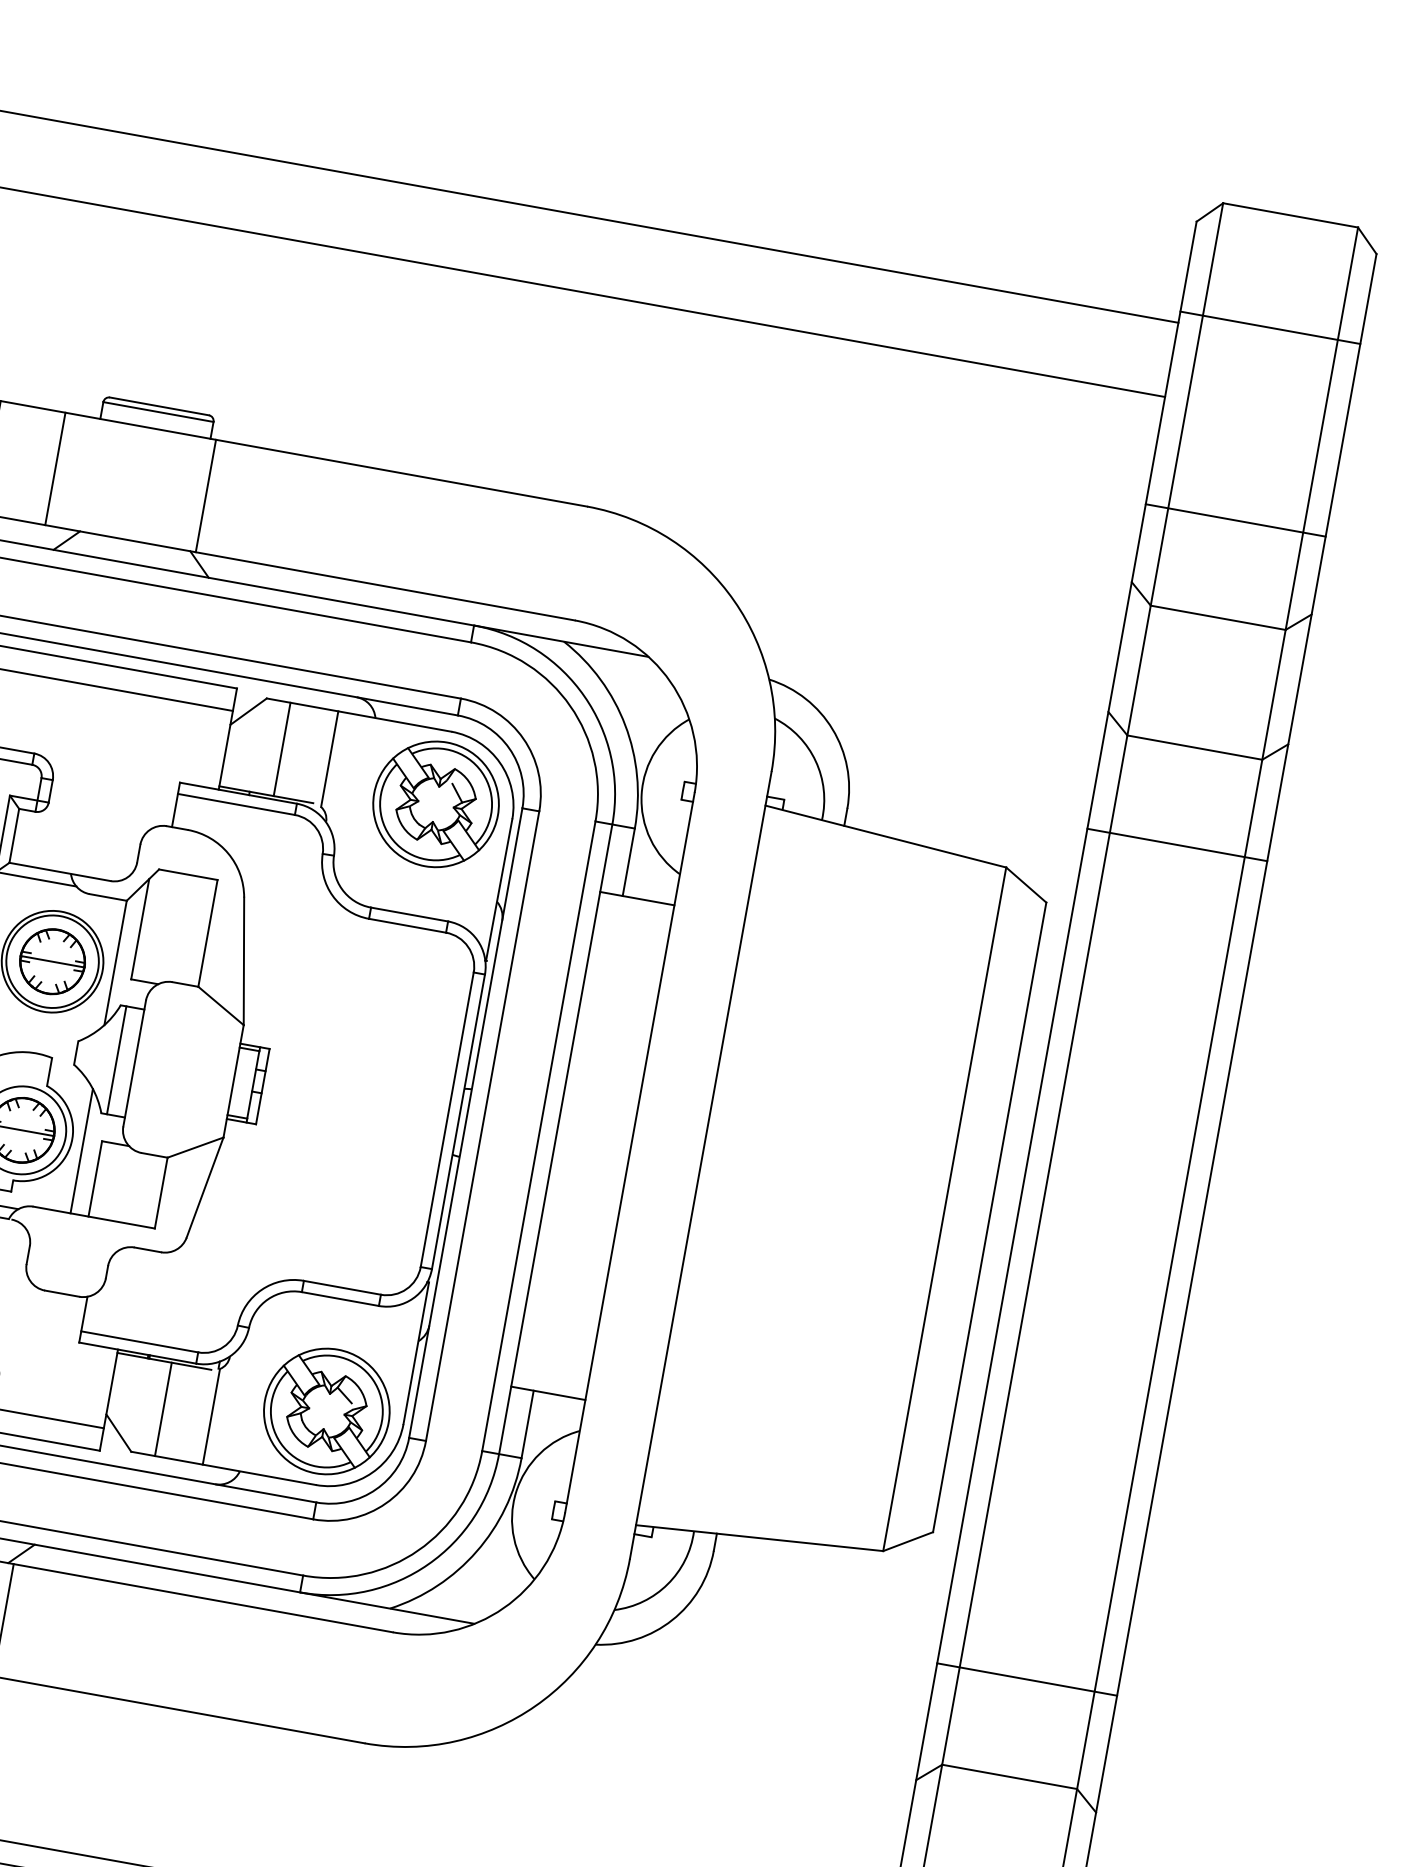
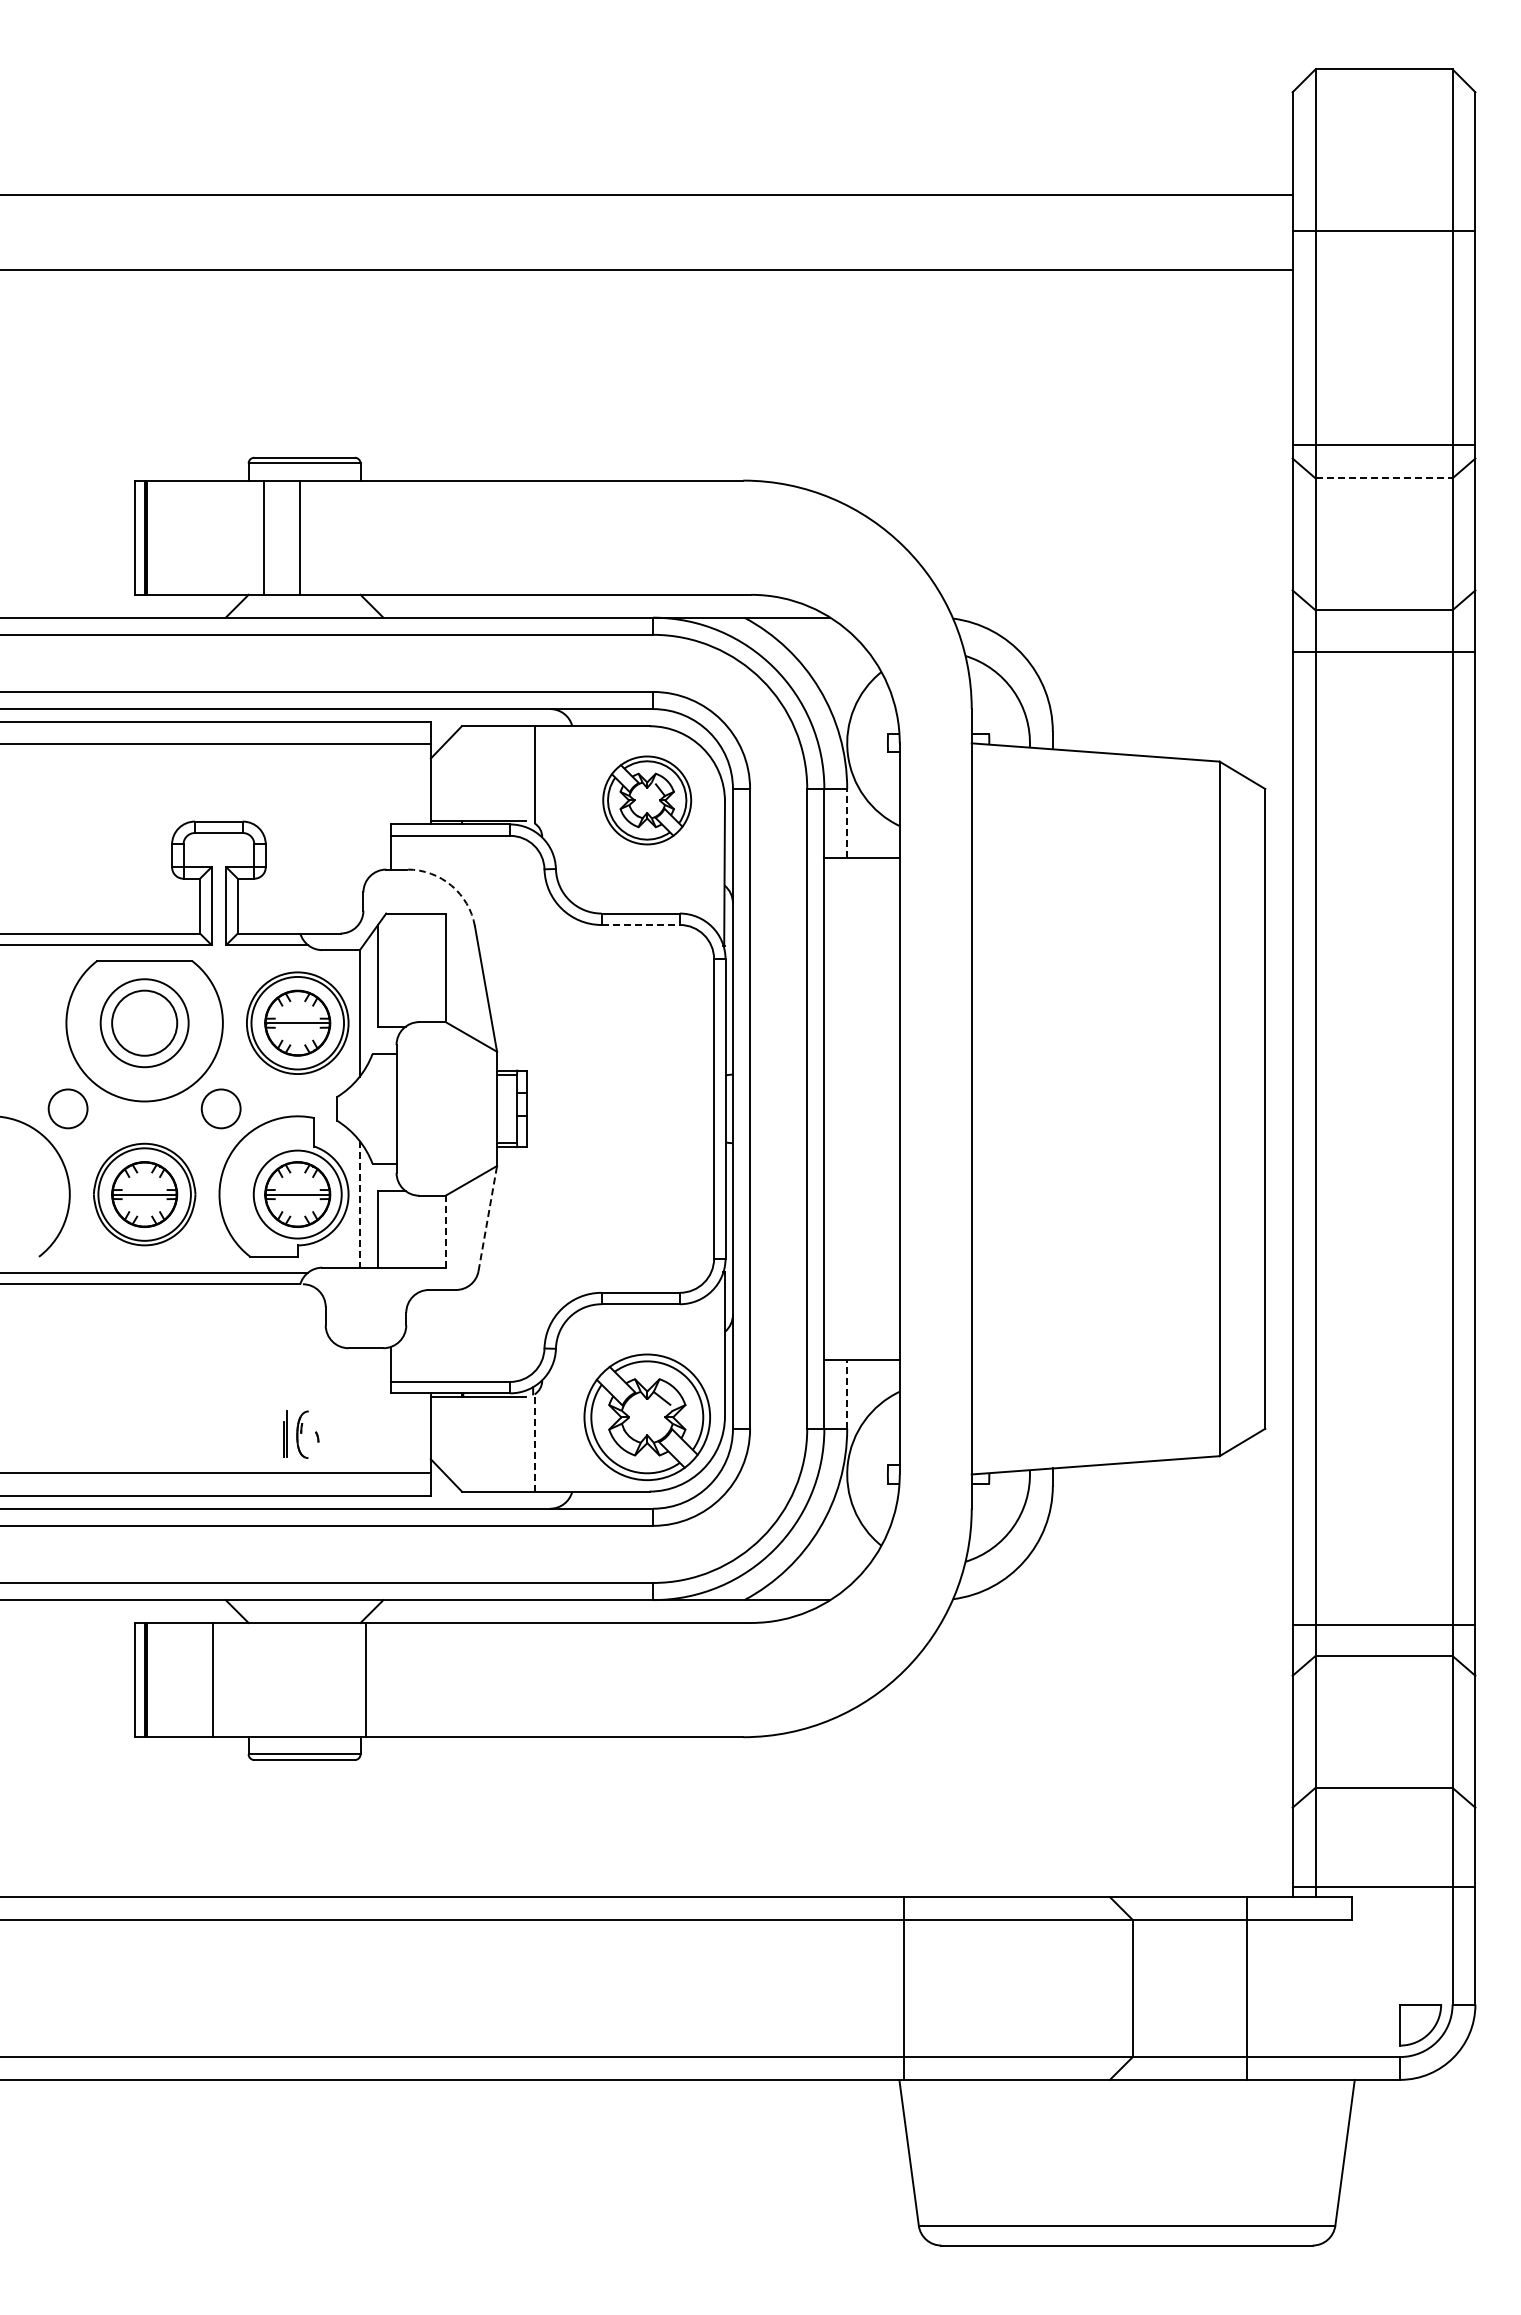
line: (1269, 327) -> (1383, 230), moved
line: (55, 468) -> (264, 537), moved
line: (206, 495) -> (300, 537), moved
line: (1235, 520) -> (1383, 445), moved
line: (1218, 618) -> (1384, 478), solid -> dashed
line: (282, 749) -> (486, 773), removed
part: (435, 804) -> (646, 800), size x0.7
line: (1176, 845) -> (1383, 652), moved
arc: (228, 853) -> (451, 885), solid -> dashed
line: (629, 861) -> (847, 822), solid -> dashed
line: (408, 925) -> (641, 924), solid -> dashed
line: (116, 1059) -> (378, 1108), removed
line: (81, 1151) -> (359, 1204), solid -> dashed
line: (204, 1187) -> (487, 1218), solid -> dashed
line: (161, 1192) -> (445, 1231), solid -> dashed
line: (163, 1408) -> (486, 1443), removed
line: (211, 1417) -> (534, 1443), solid -> dashed
line: (527, 1424) -> (847, 1394), solid -> dashed
line: (1026, 1679) -> (1383, 1625), moved

